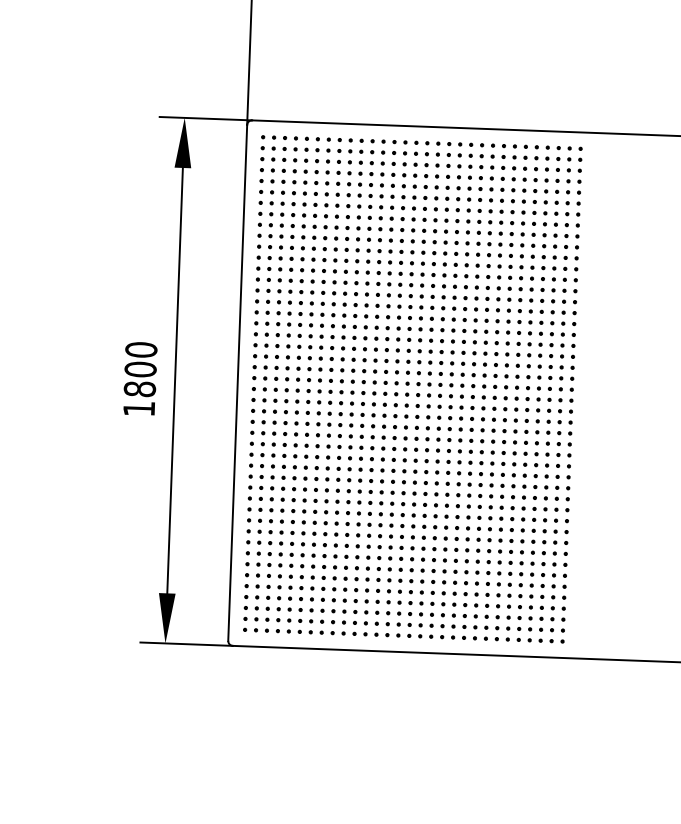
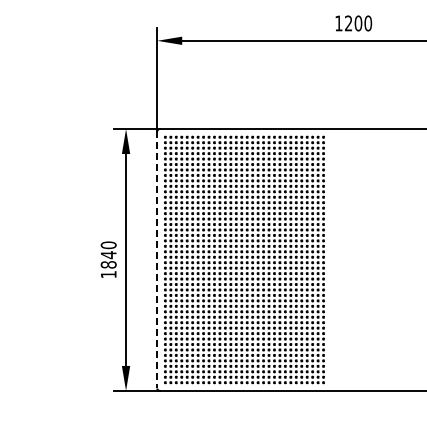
text: (140, 370) -> (108, 255), 1800 -> 1840
line: (238, 382) -> (157, 259), solid -> dashed

